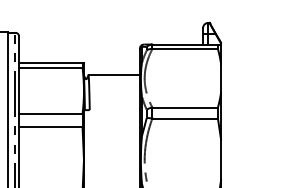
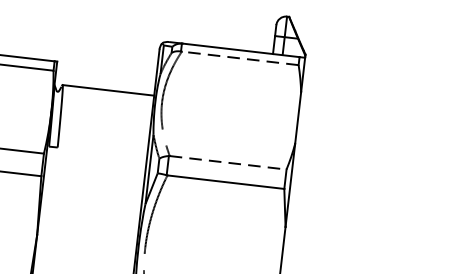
line: (185, 49) -> (240, 59), solid -> dashed
line: (185, 107) -> (228, 162), solid -> dashed

